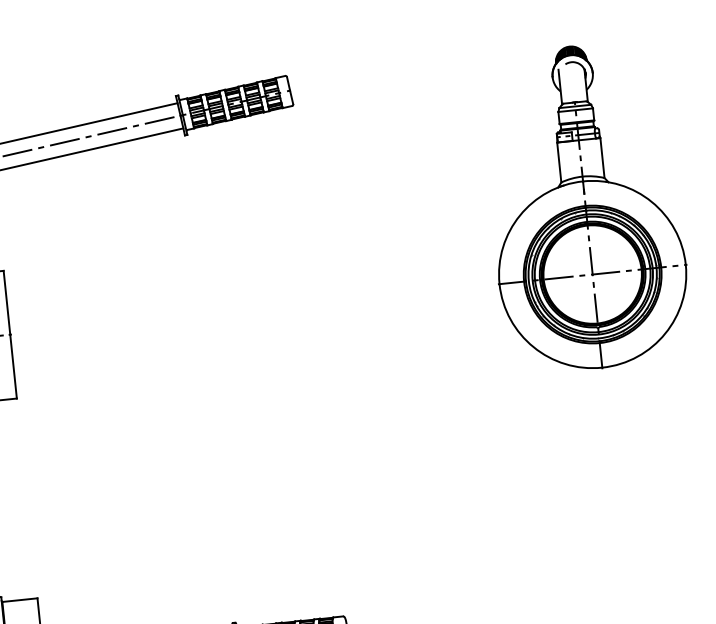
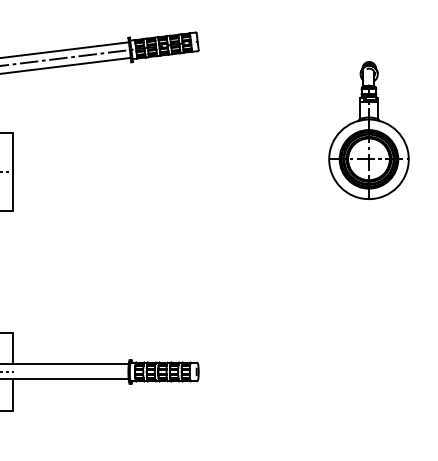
part: (584, 207) -> (368, 130), size x0.7

